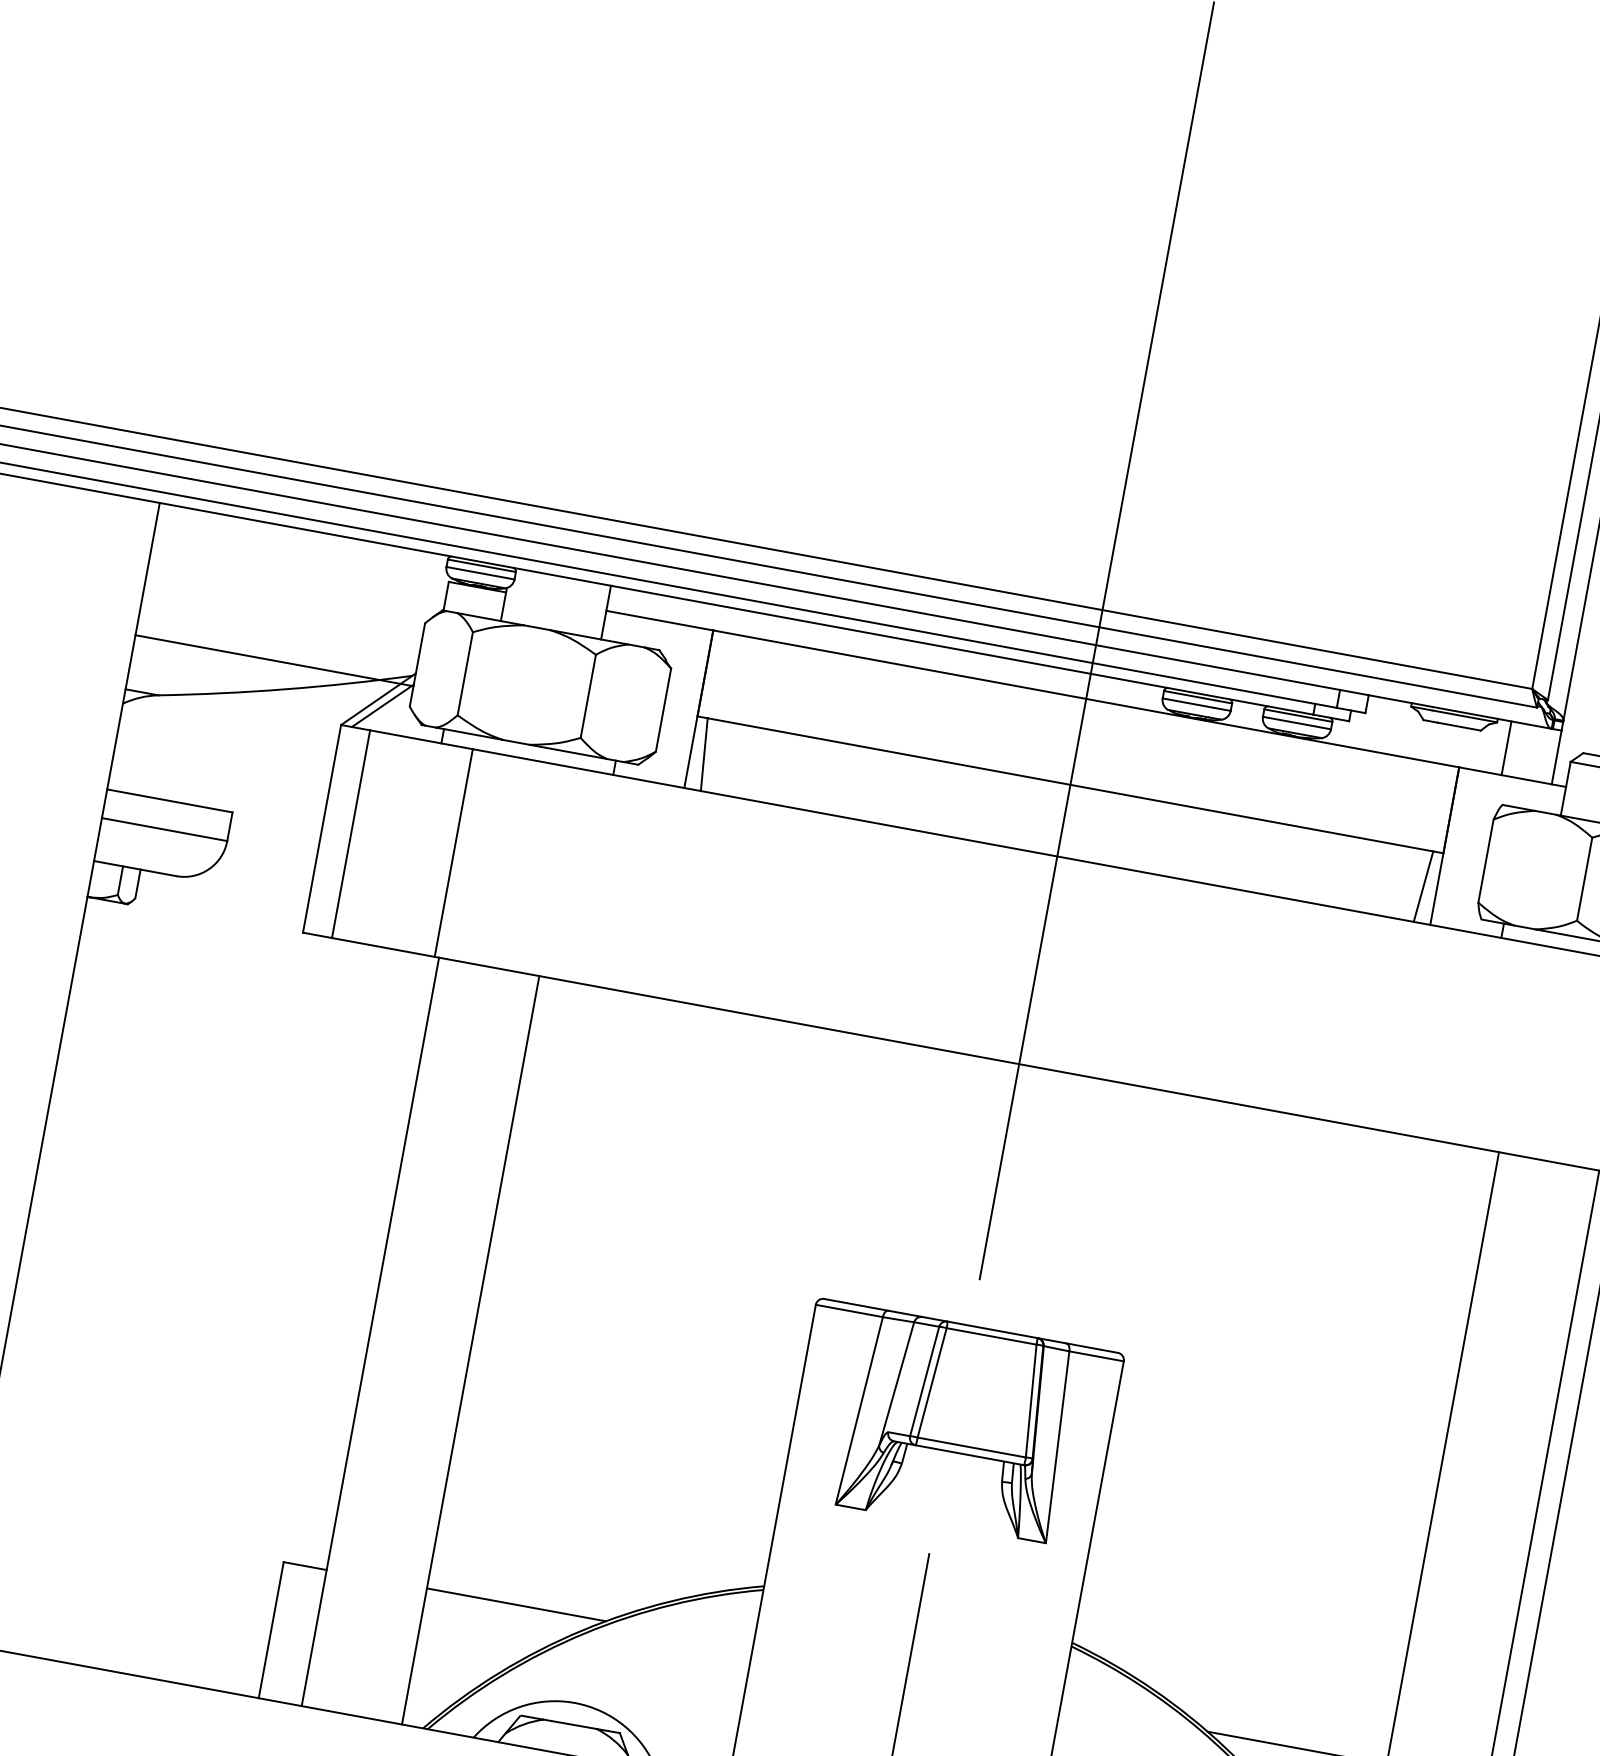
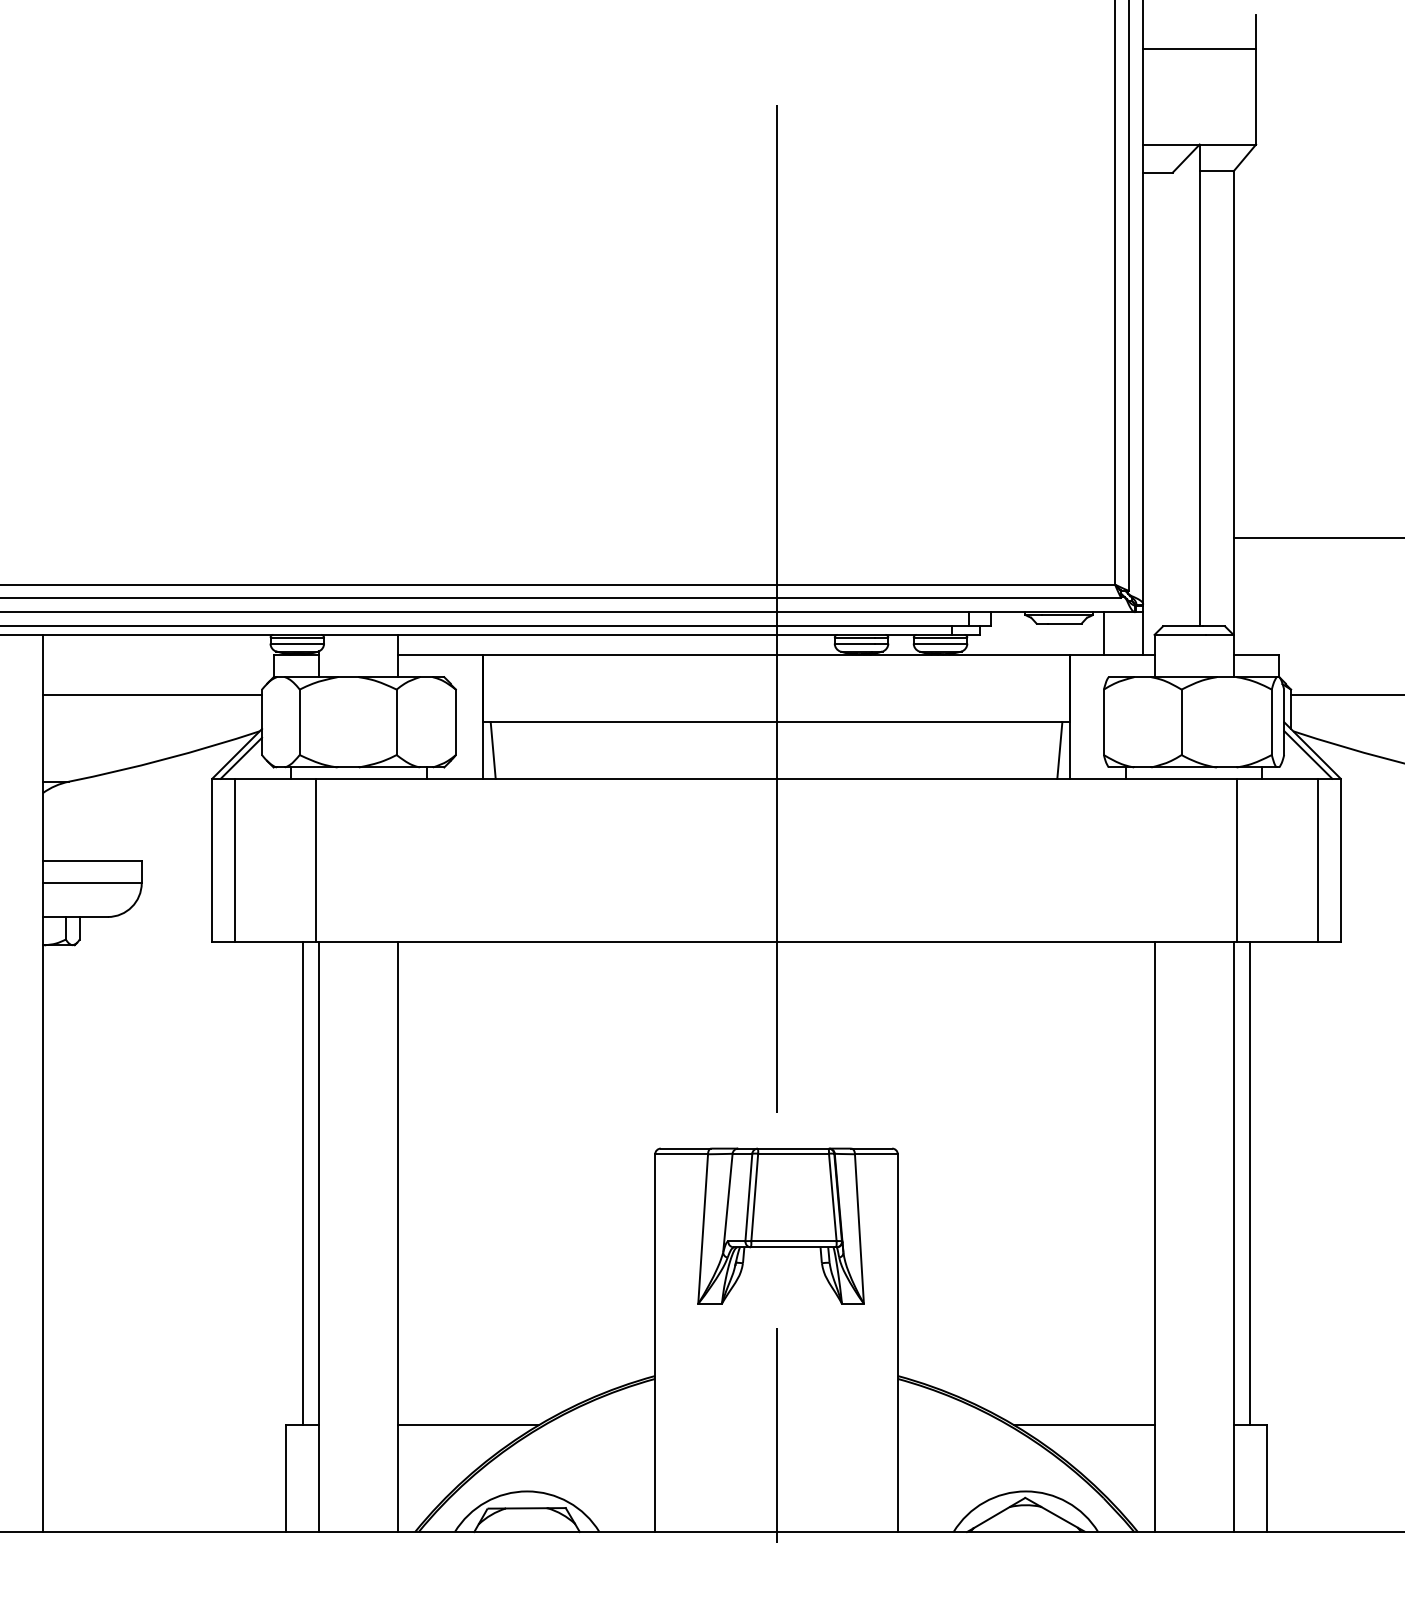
line: (274, 661) -> (152, 695), moved
line: (361, 1259) -> (302, 1183), added

